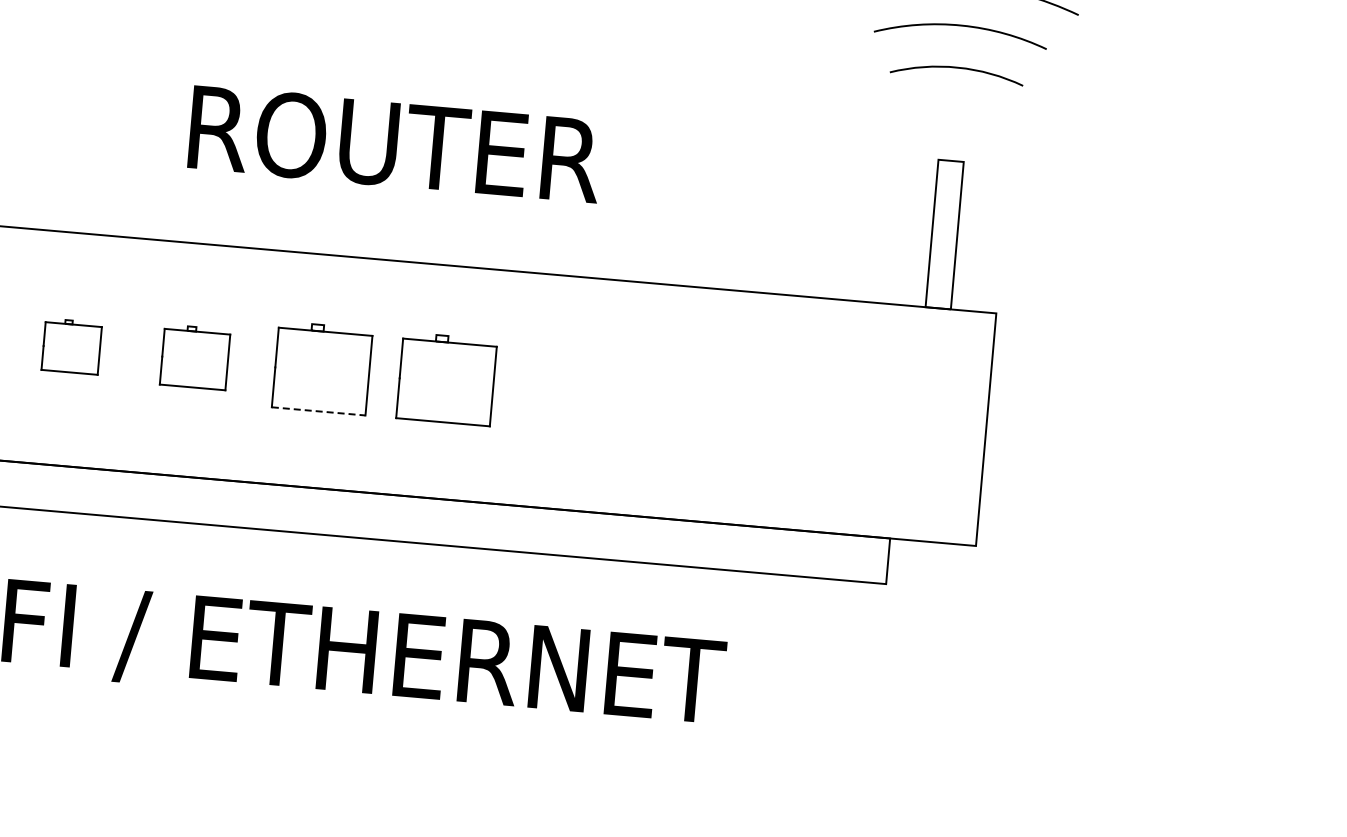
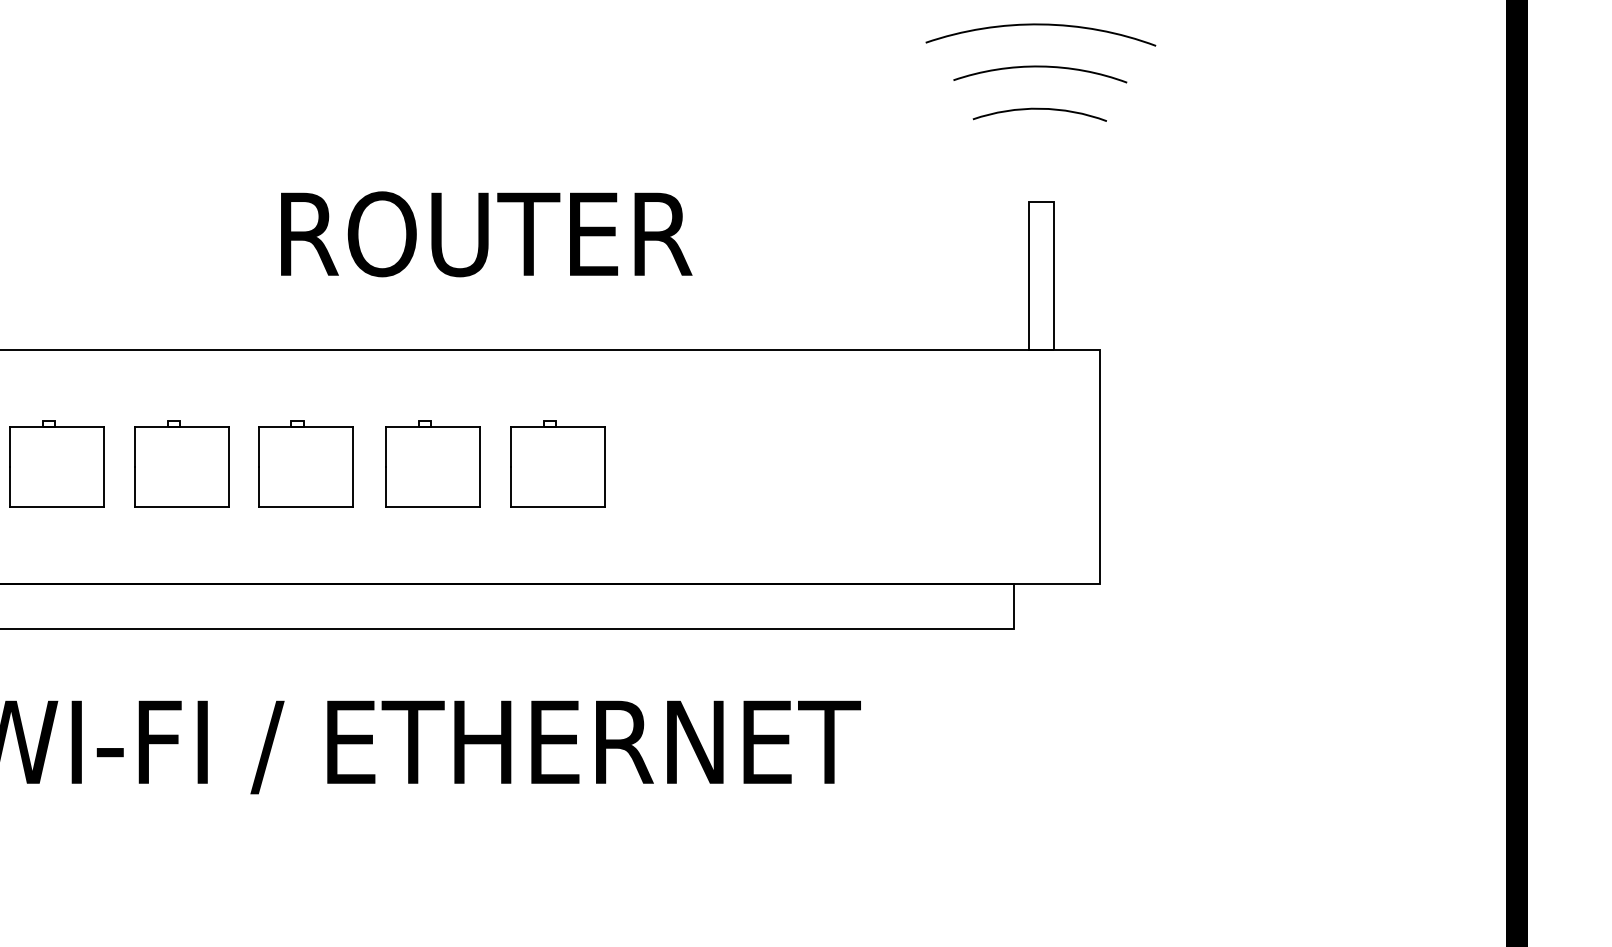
part: (71, 346) -> (181, 463), size x1.67
part: (194, 357) -> (305, 463), size x1.43
line: (318, 411) -> (433, 506), dashed -> solid

